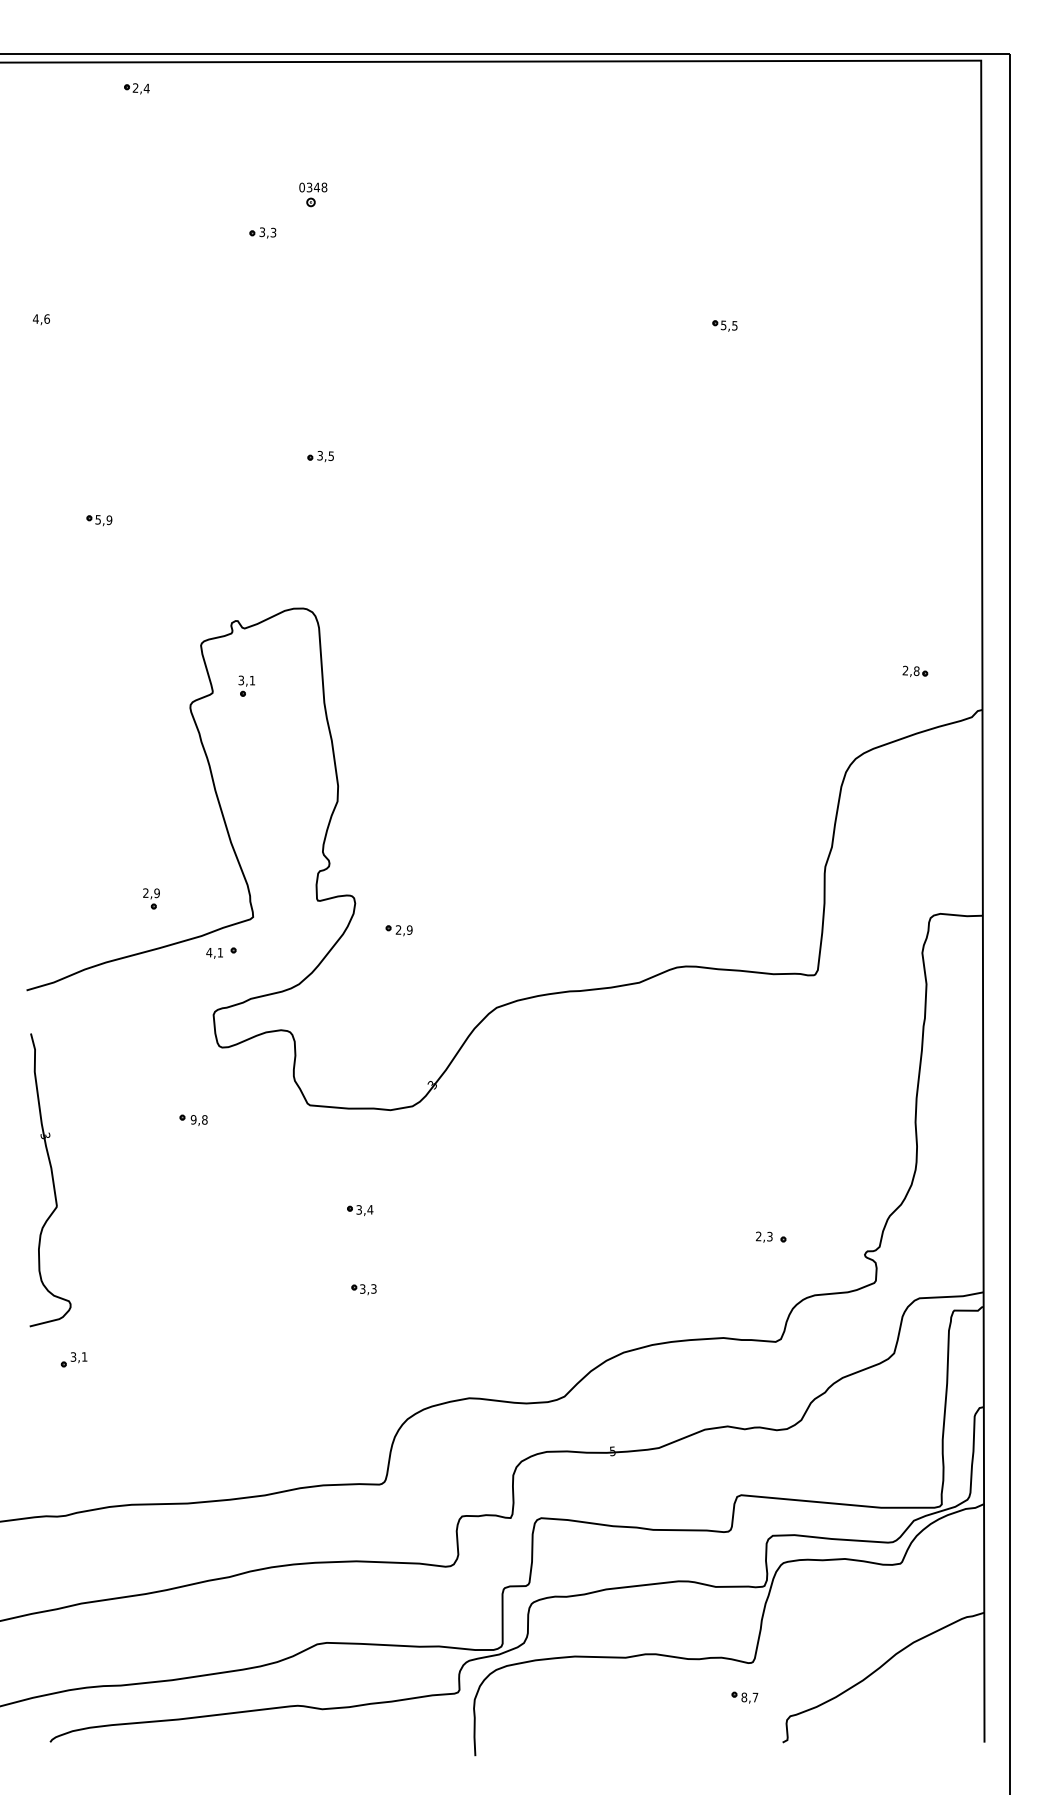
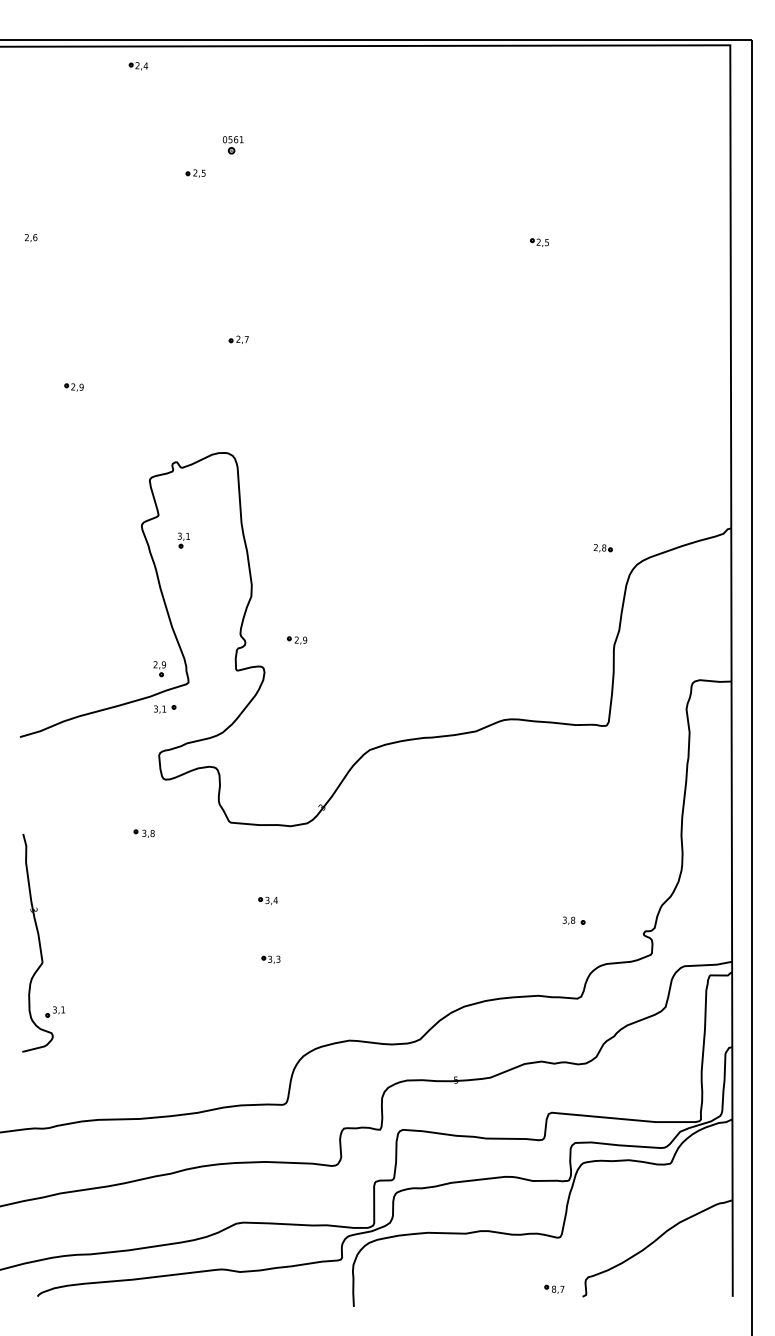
part: (136, 88) -> (138, 66), moved
text: (317, 187) -> (236, 139), 0348 -> 0561
text: (267, 232) -> (199, 173), 3,3 -> 2,5
text: (35, 318) -> (26, 237), 4,6 -> 2,6
text: (723, 325) -> (538, 242), 5,5 -> 2,5
text: (325, 455) -> (242, 339), 3,5 -> 2,7
text: (97, 519) -> (72, 386), 5,9 -> 2,9
part: (915, 671) -> (603, 548), moved
part: (246, 685) -> (183, 540), moved
part: (151, 898) -> (159, 668), moved
part: (398, 930) -> (296, 640), moved
text: (209, 952) -> (156, 708), 4,1 -> 3,1
text: (193, 1119) -> (144, 833), 9,8 -> 3,8
part: (50, 1180) -> (37, 943), moved
text: (764, 1236) -> (569, 920), 2,3 -> 3,8
part: (744, 1697) -> (554, 1289), moved

